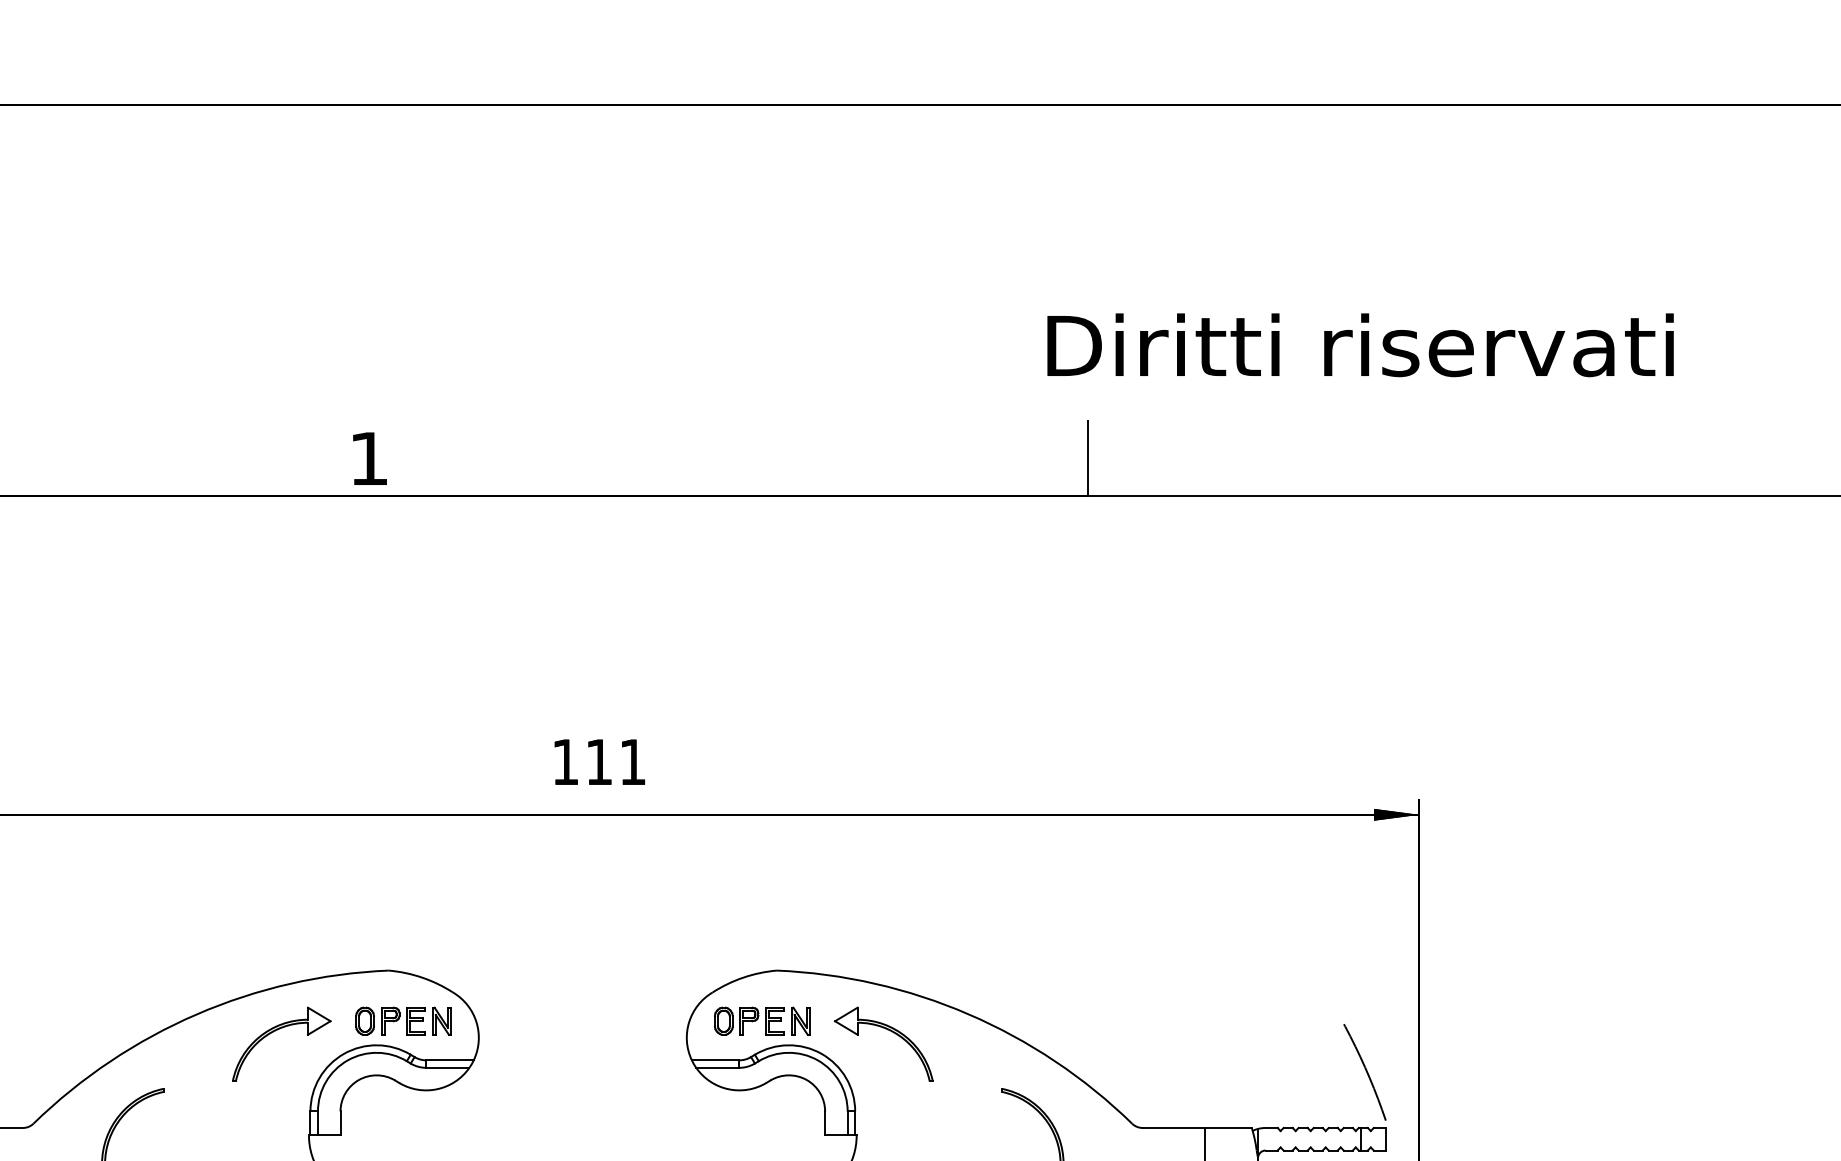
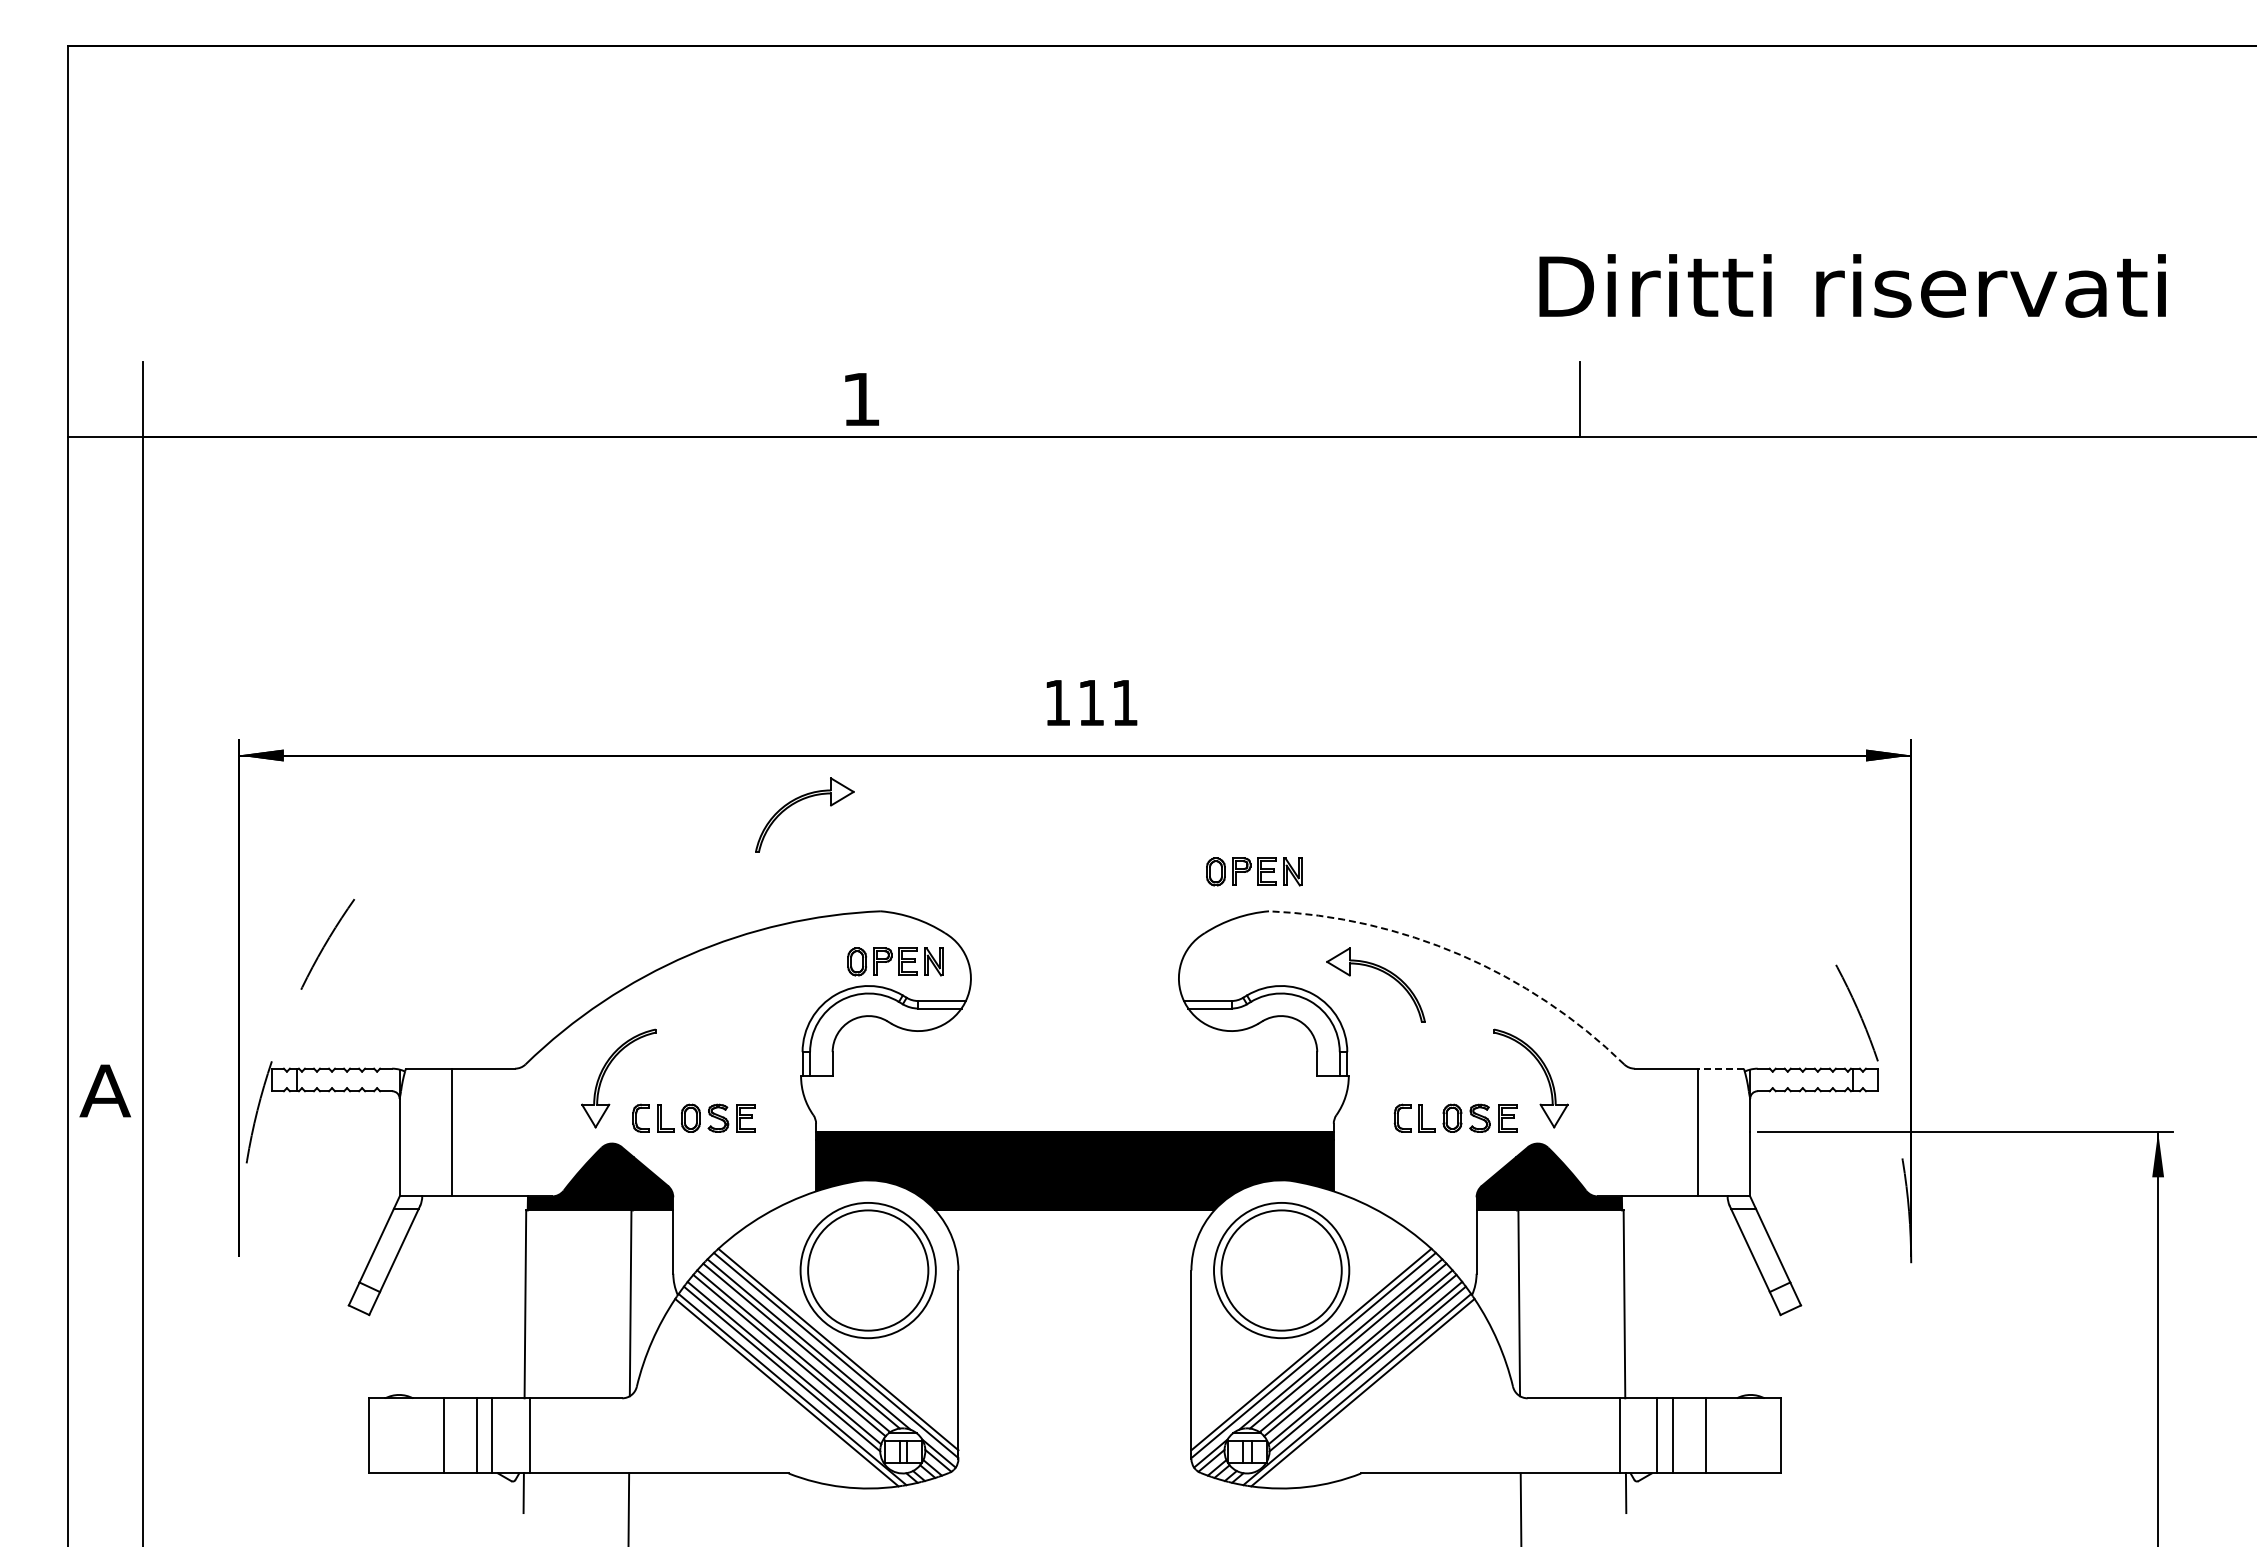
arc: (968, 1014) -> (1460, 955), solid -> dashed
part: (762, 1020) -> (1254, 871), moved
part: (275, 1031) -> (798, 802), moved
line: (1228, 1127) -> (1720, 1068), solid -> dashed

